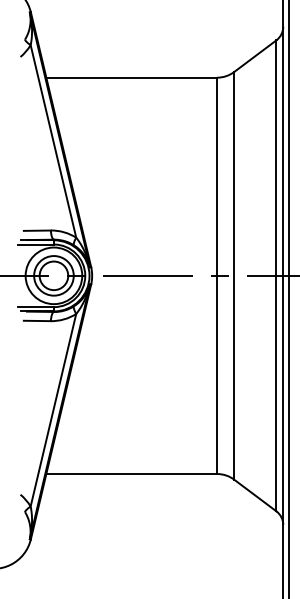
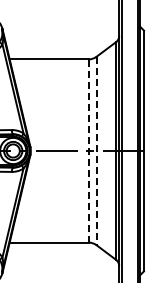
line: (216, 276) -> (88, 151), solid -> dashed
line: (234, 276) -> (96, 151), solid -> dashed

